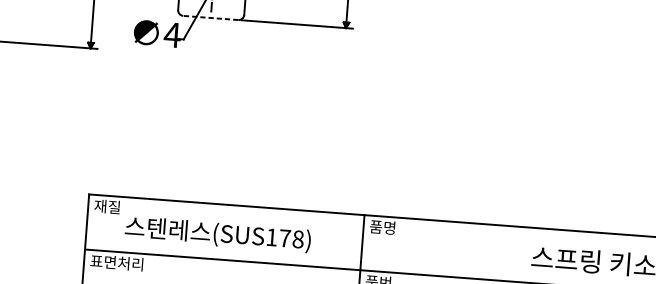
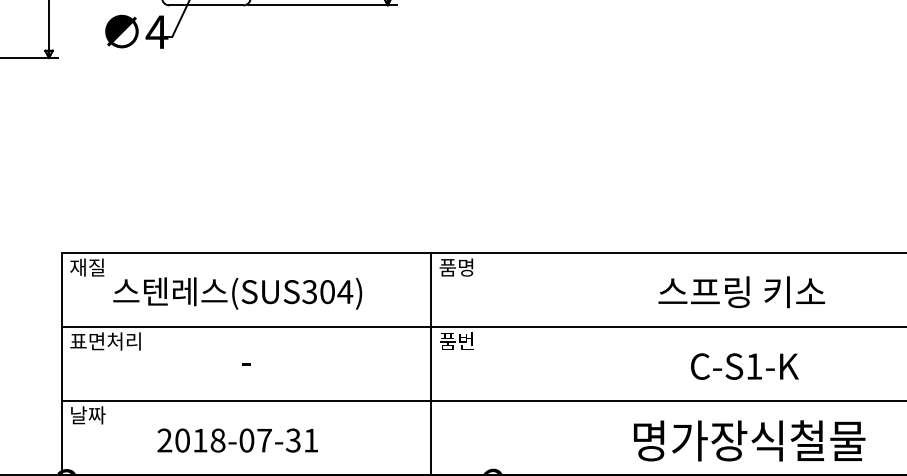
line: (210, 18) -> (206, 5), dashed -> solid
text: (285, 238) -> (327, 292), (SUS178) -> (SUS304)

